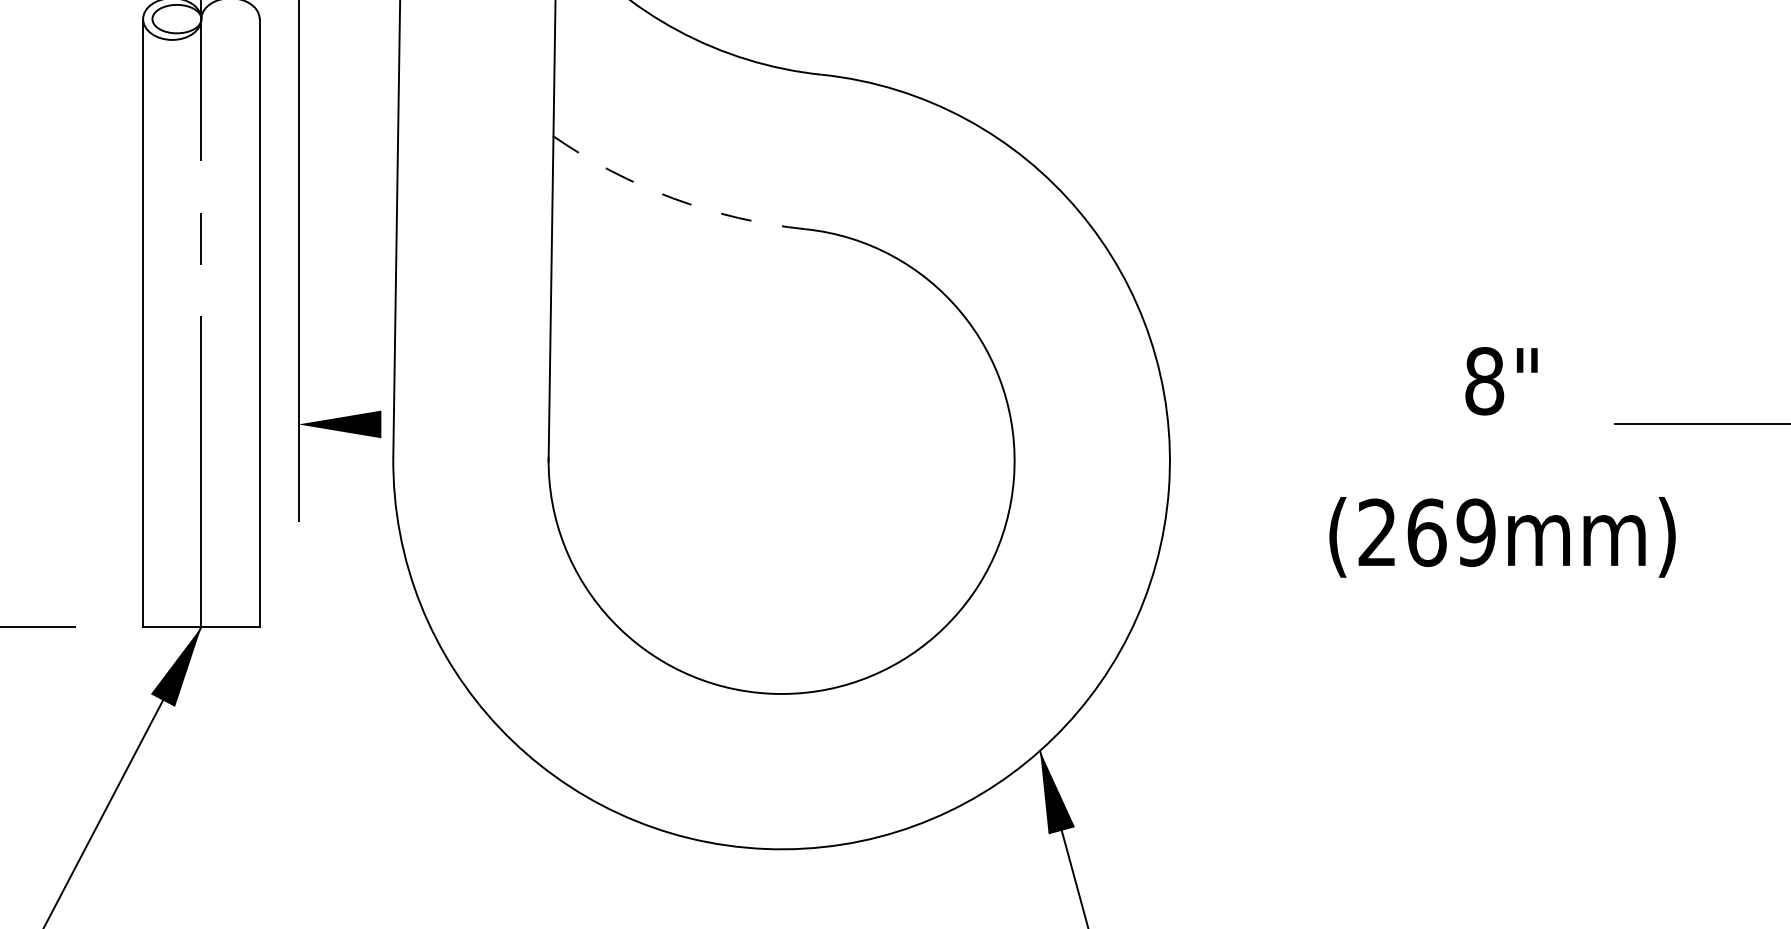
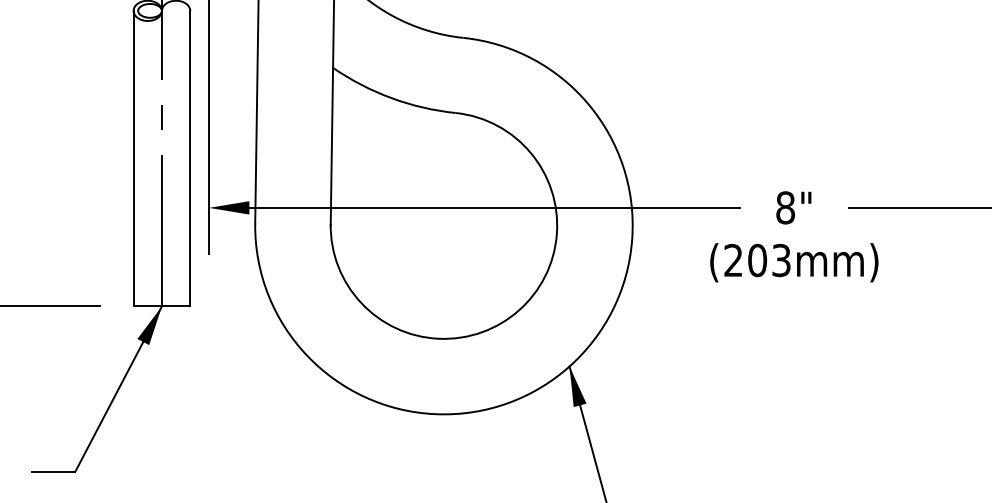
arc: (673, 199) -> (391, 98), dashed -> solid
text: (1500, 380) -> (793, 207), moved
line: (885, 423) -> (494, 207), added
text: (1451, 530) -> (769, 259), (269mm) -> (203mm)

